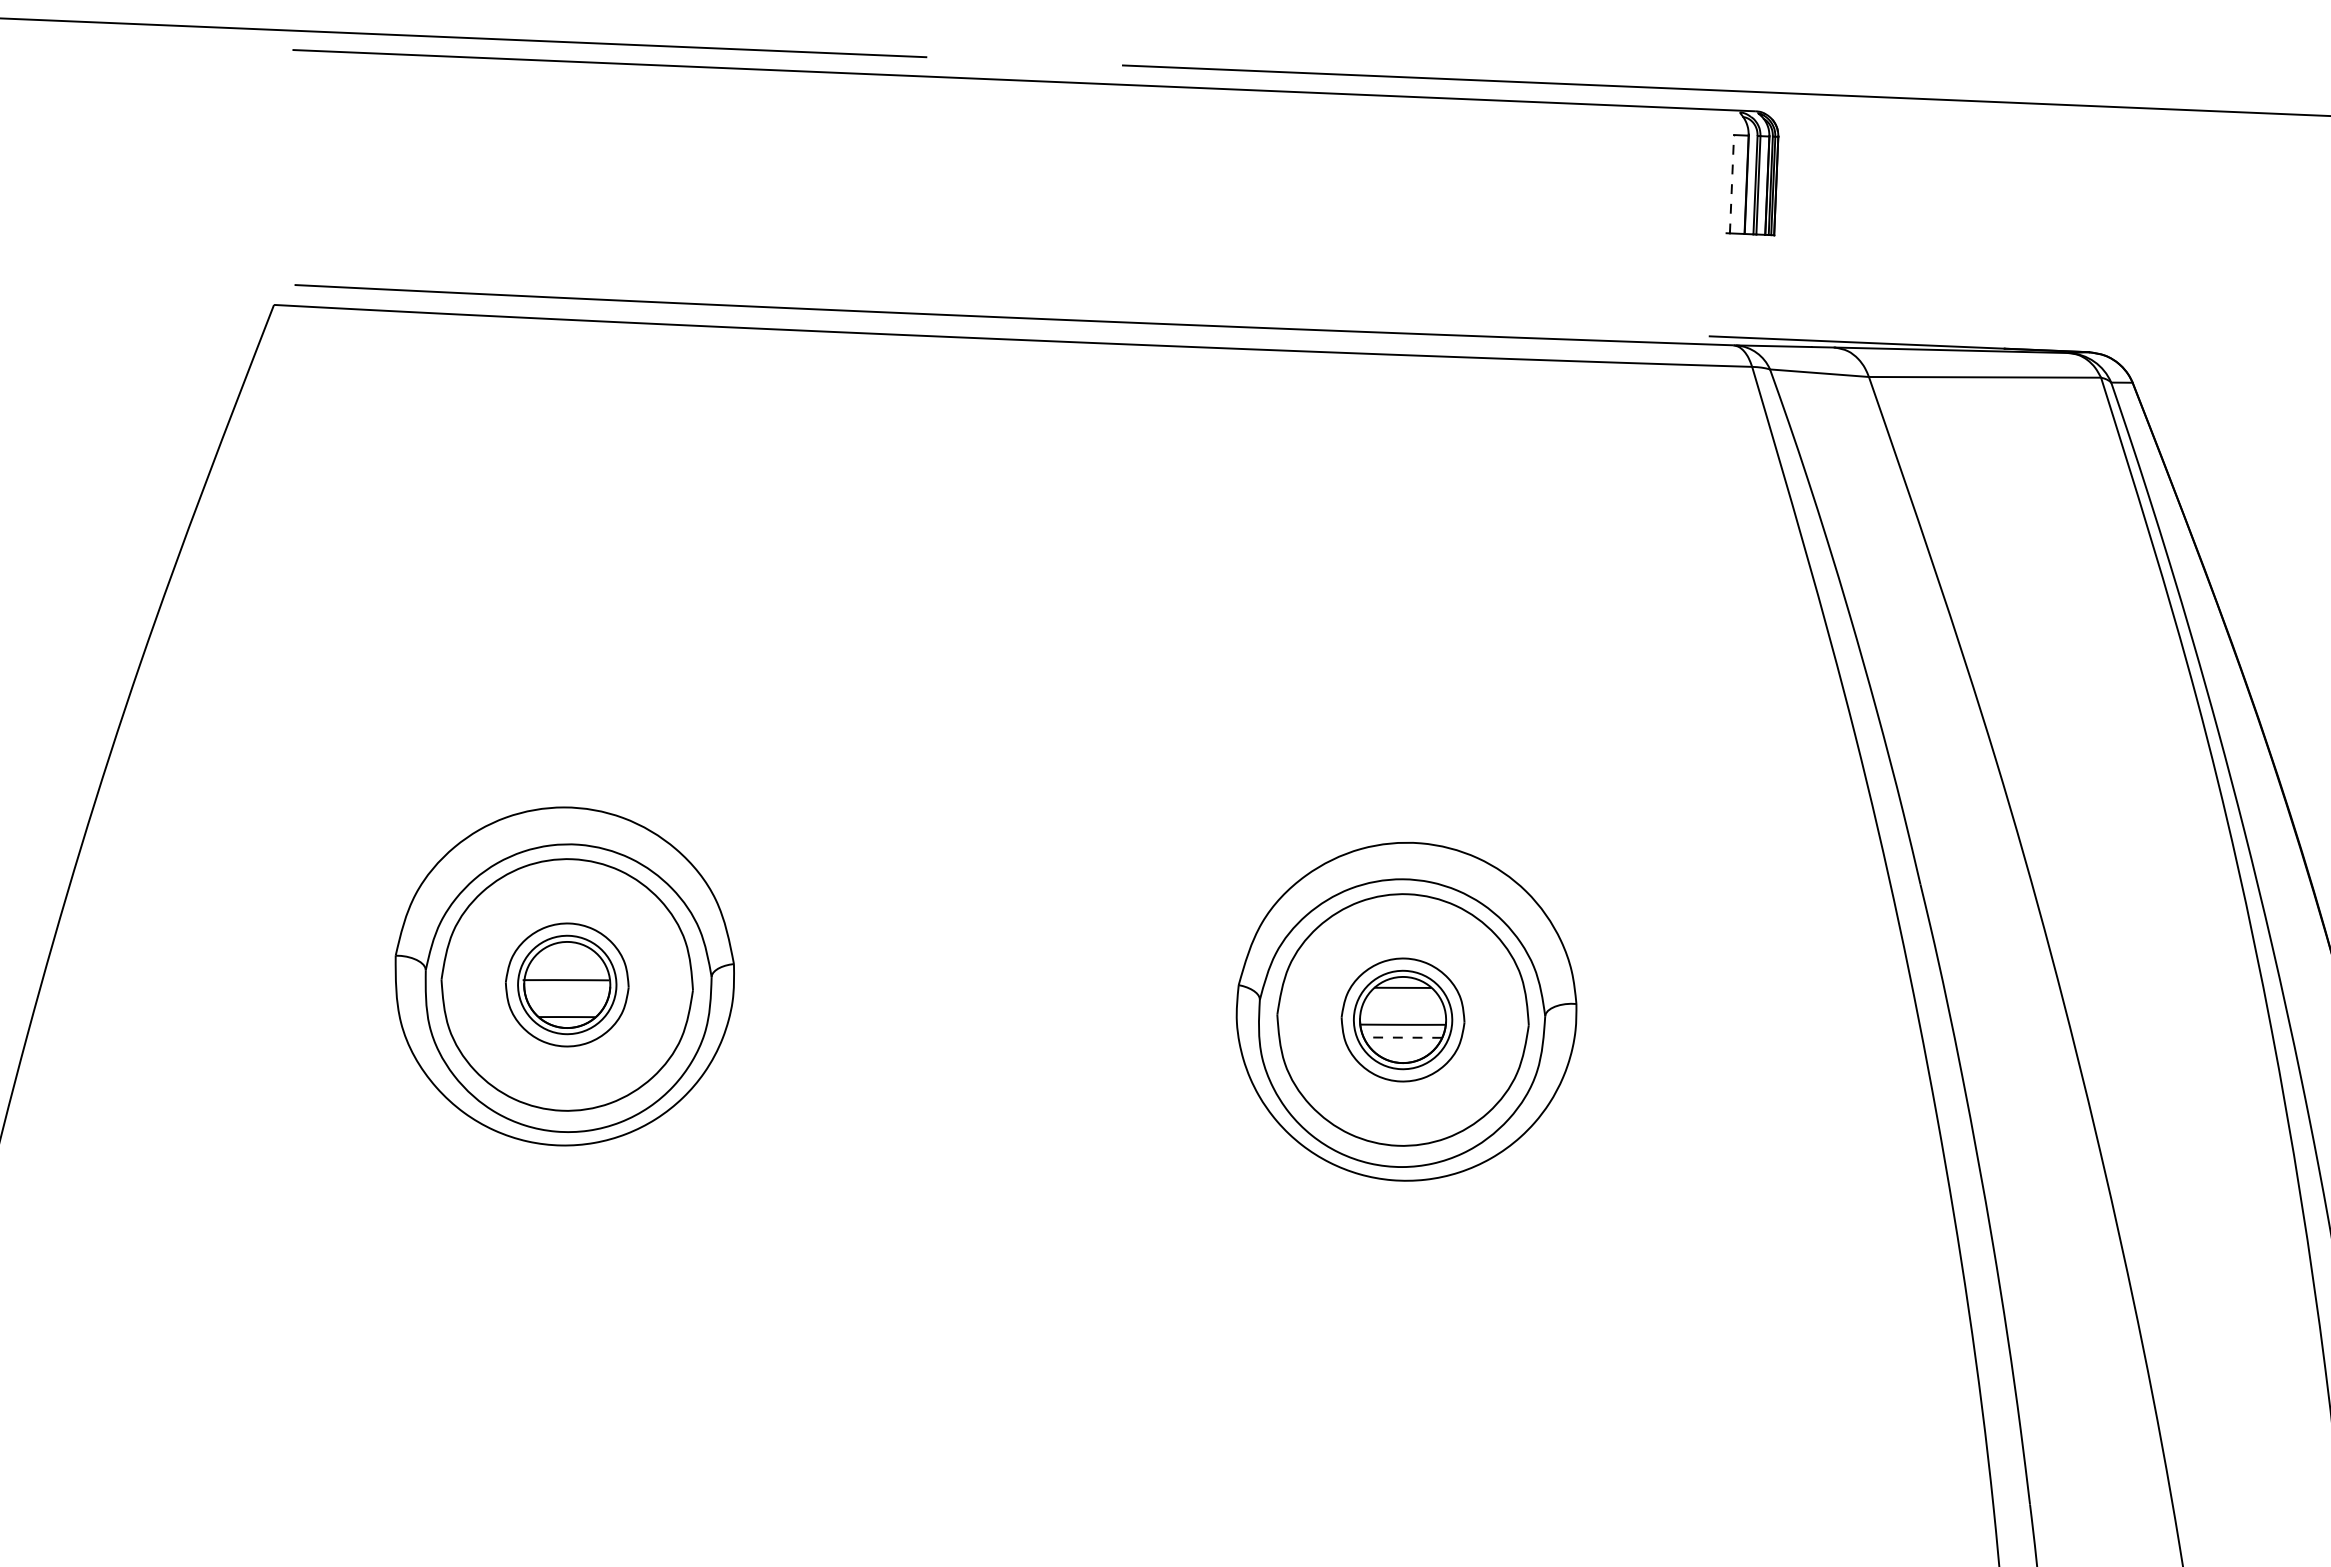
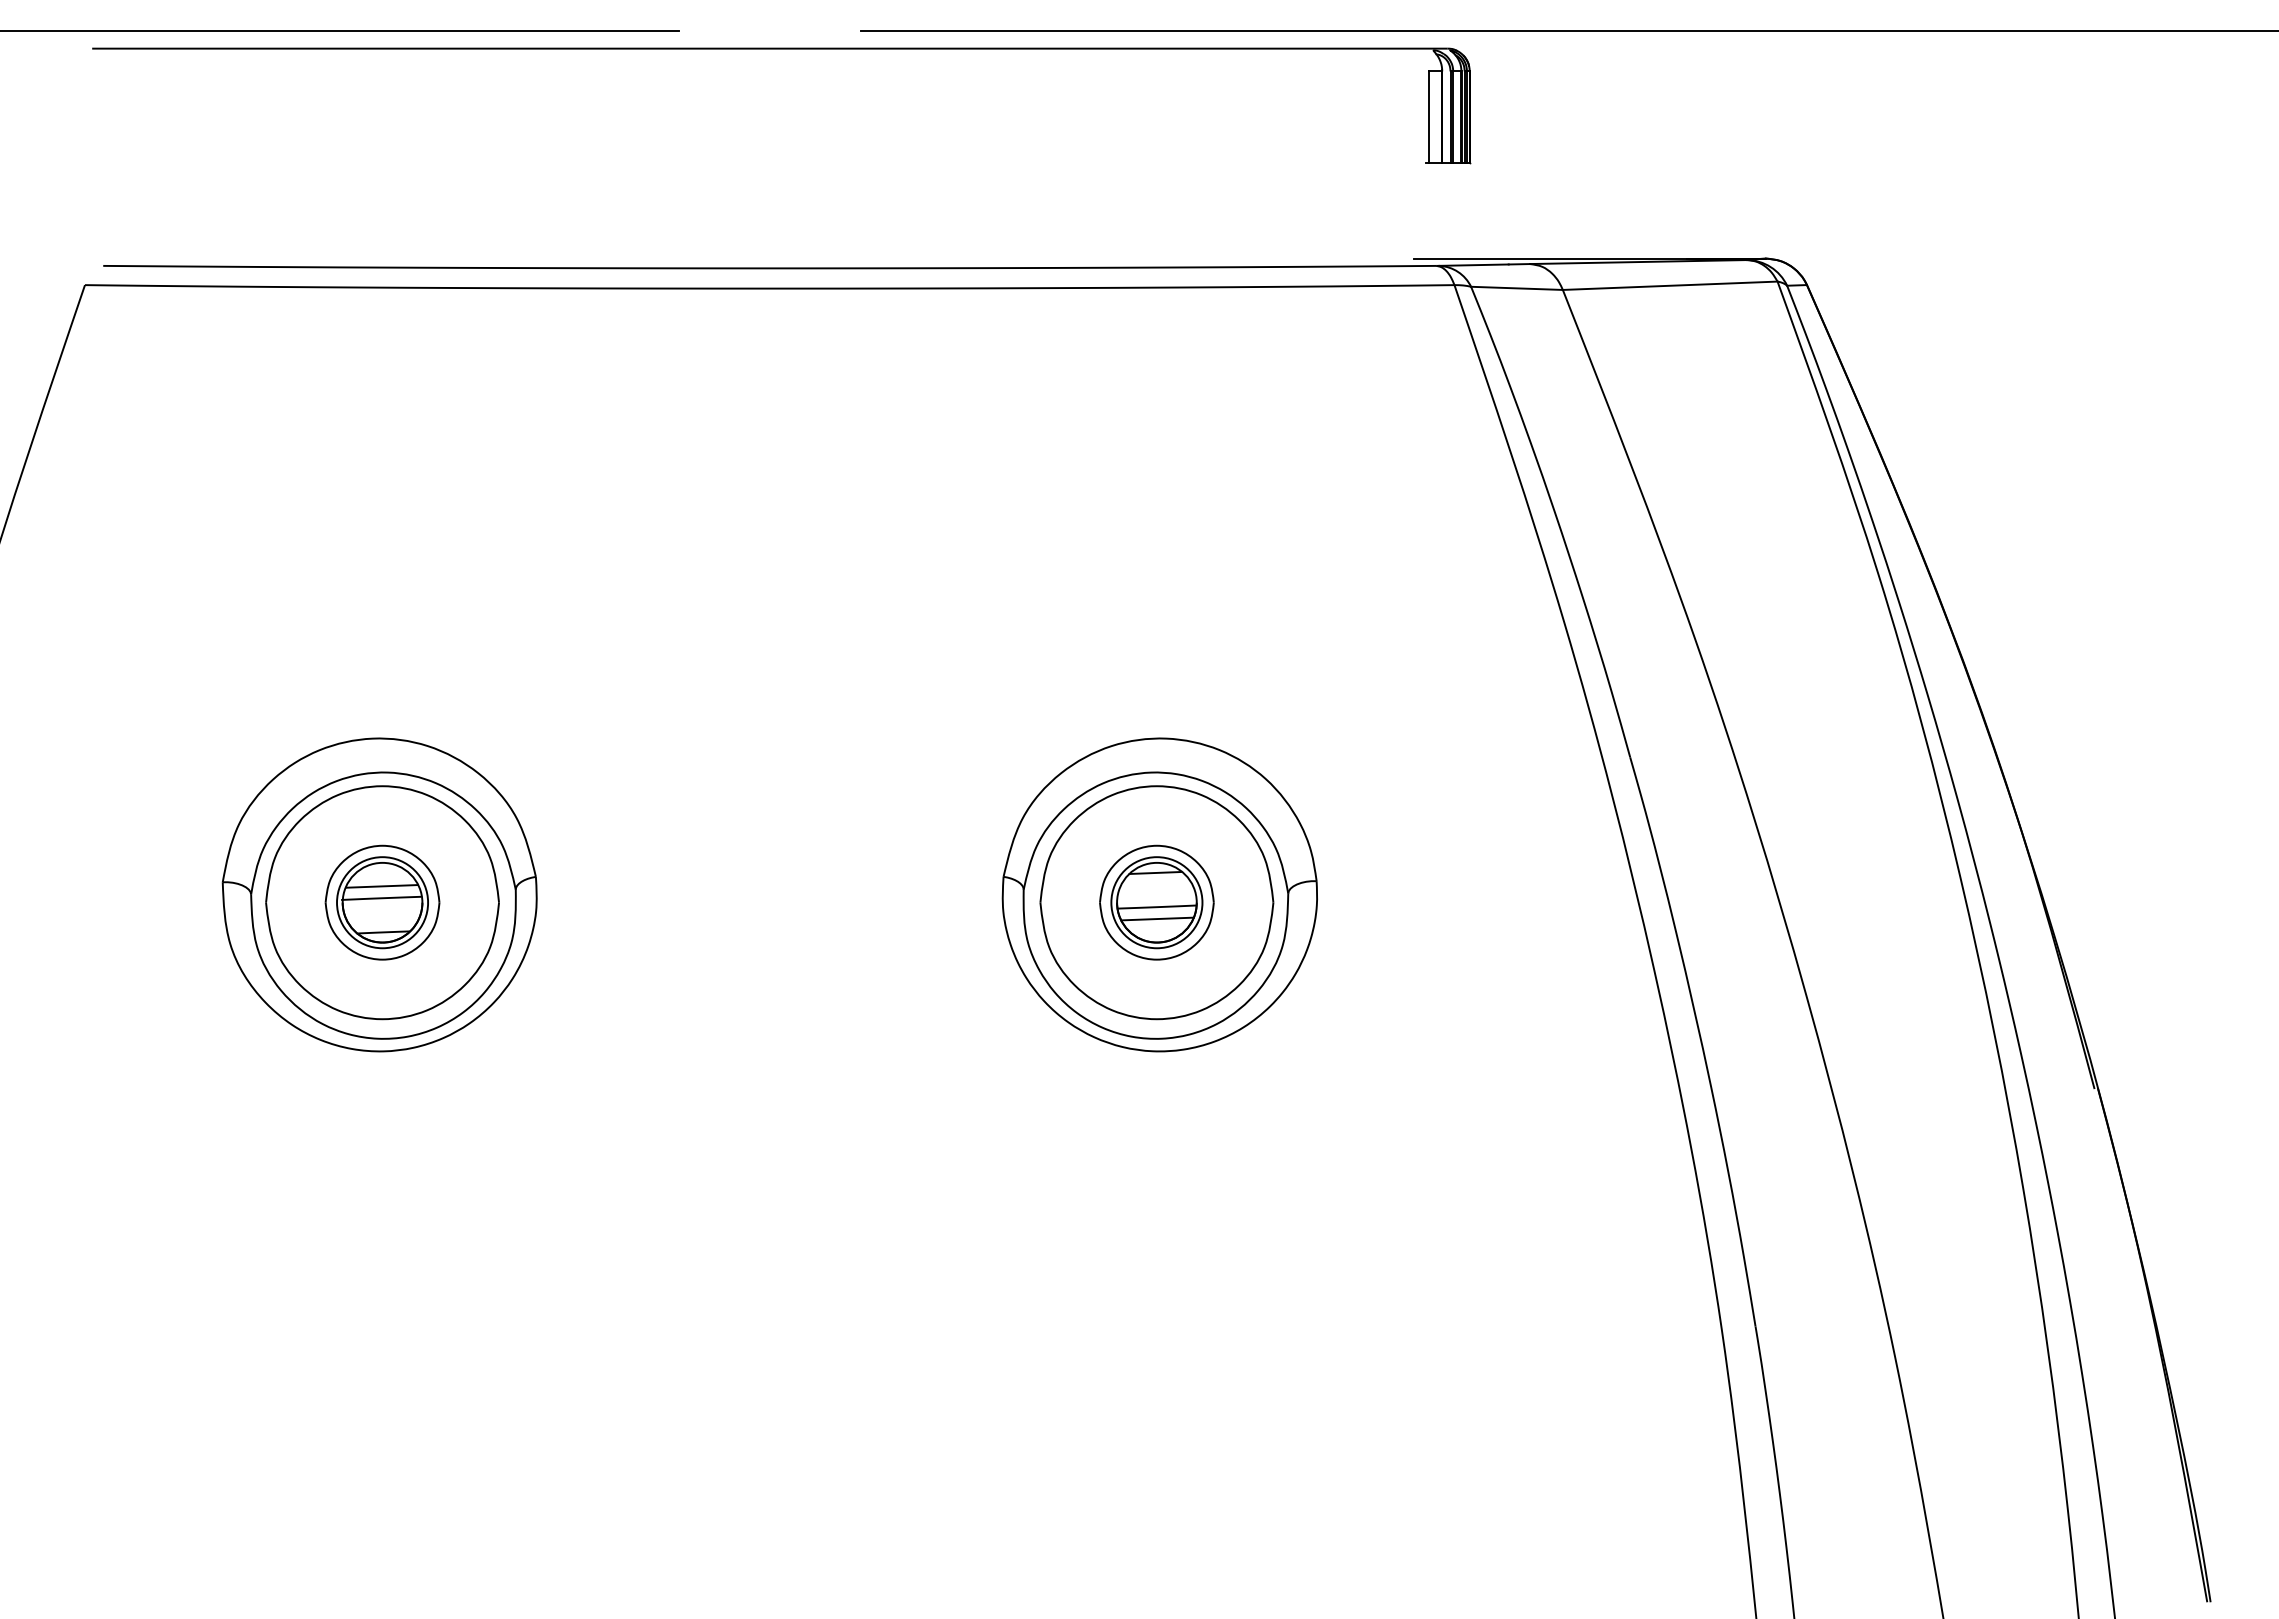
line: (1731, 183) -> (1428, 116), dashed -> solid
line: (566, 967) -> (381, 886), added
line: (1402, 1038) -> (1157, 919), dashed -> solid

